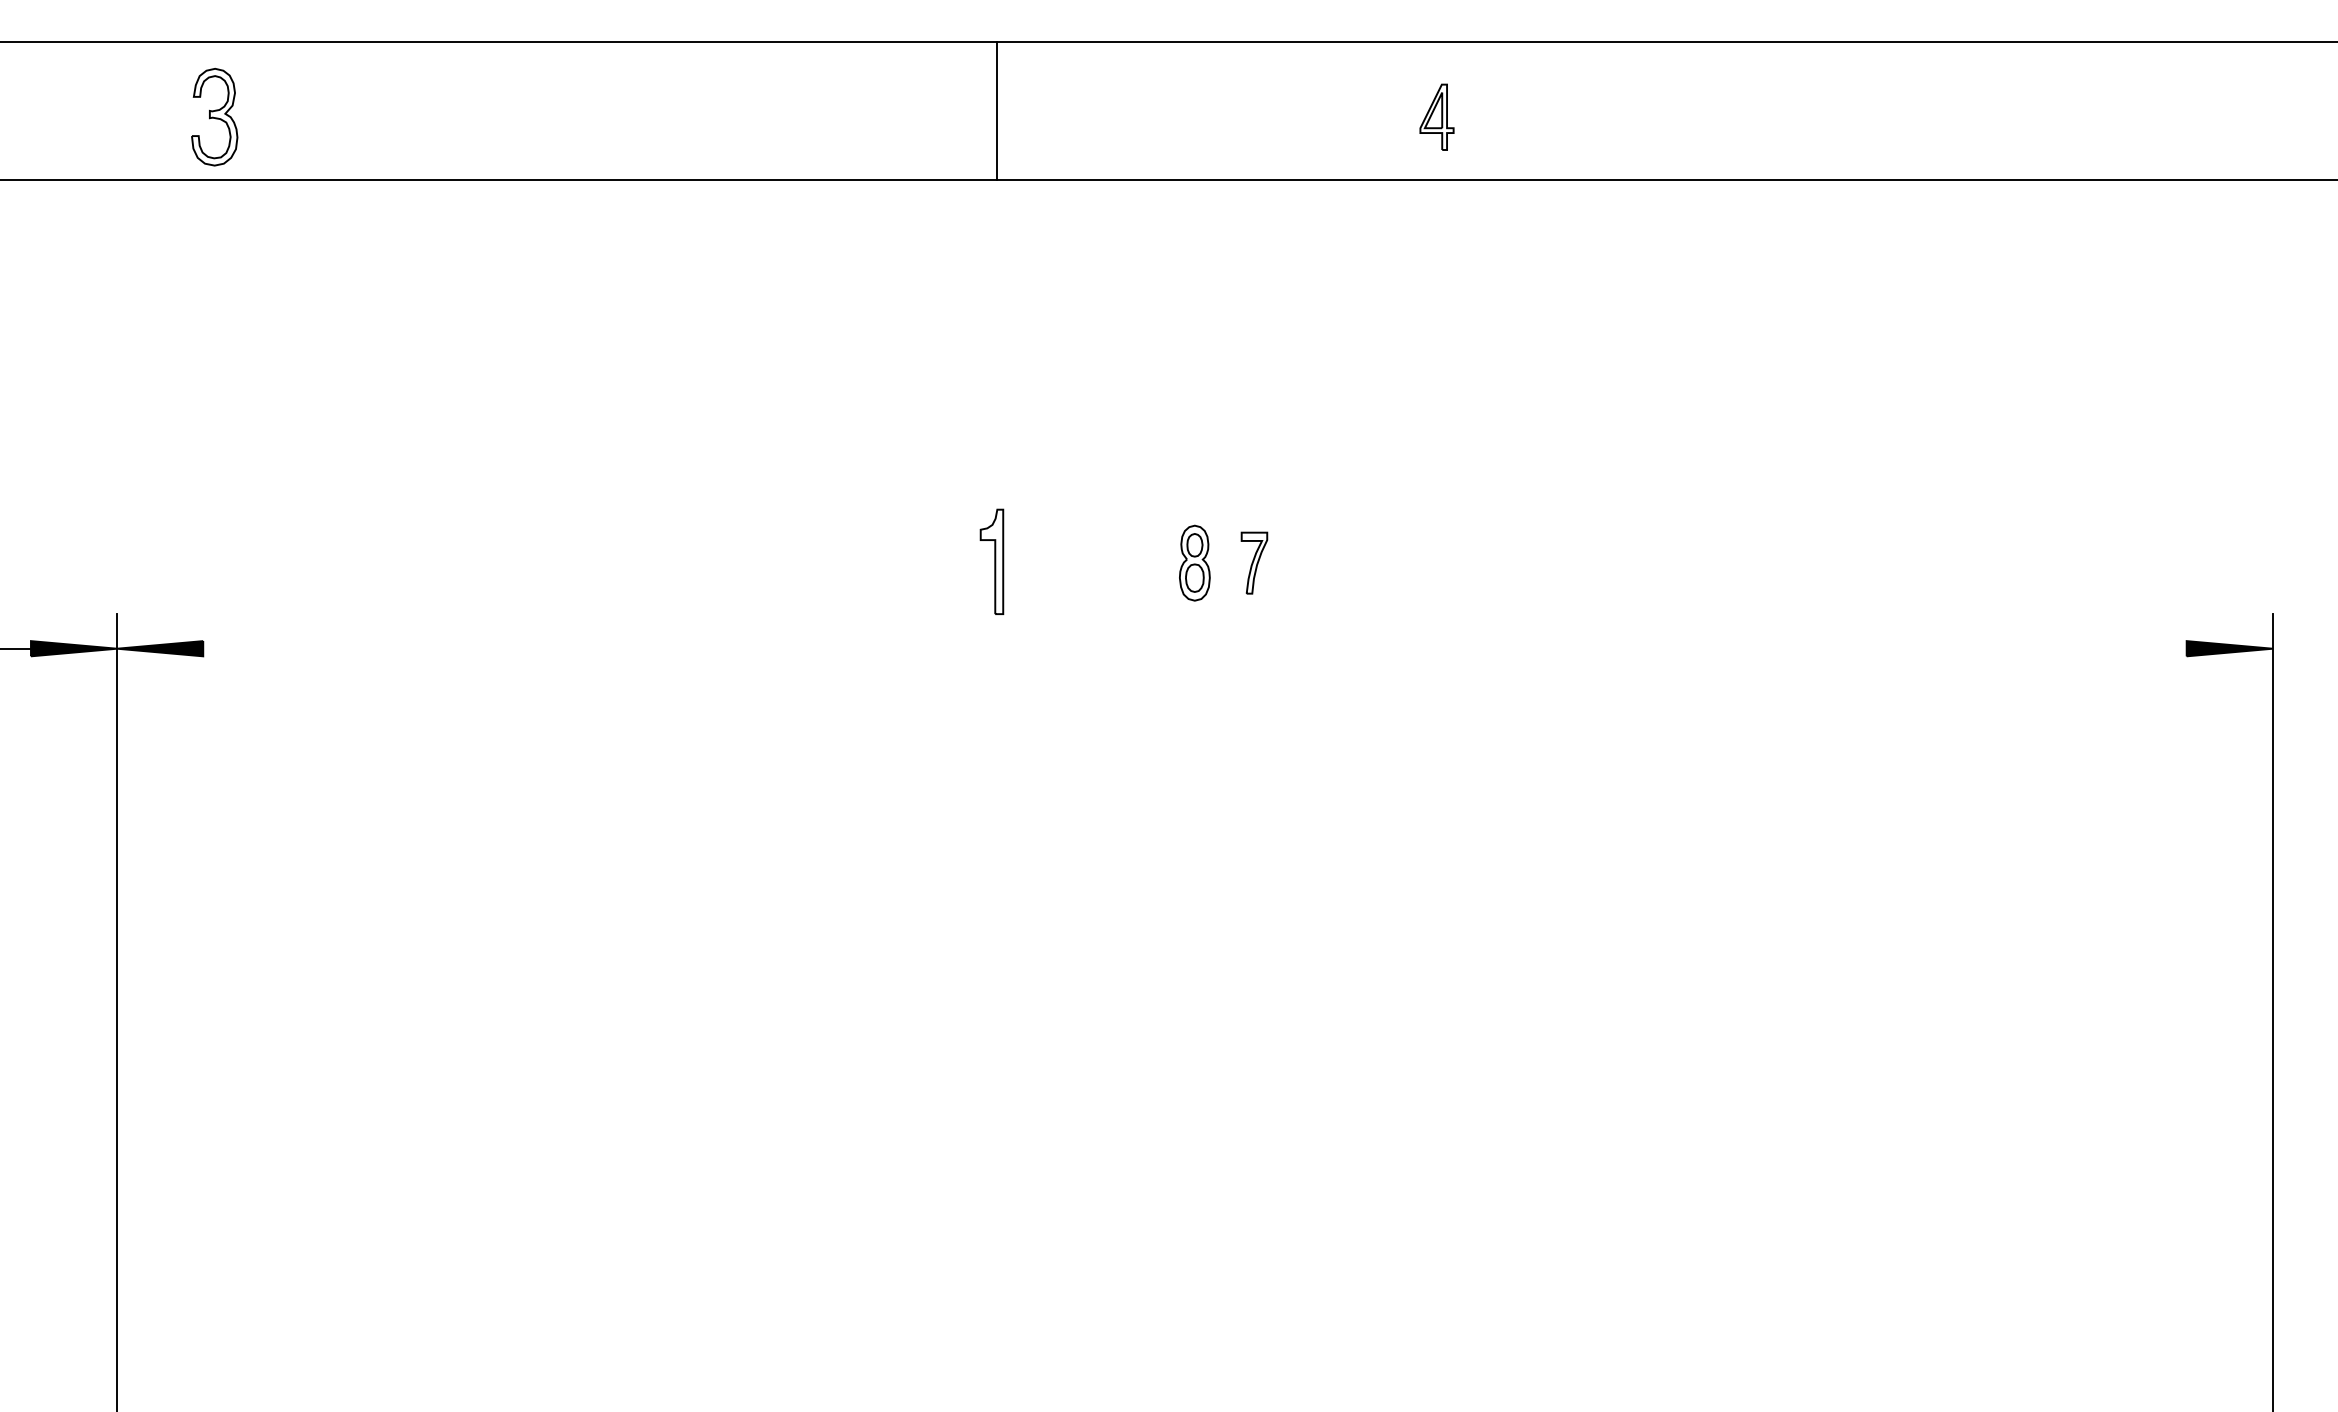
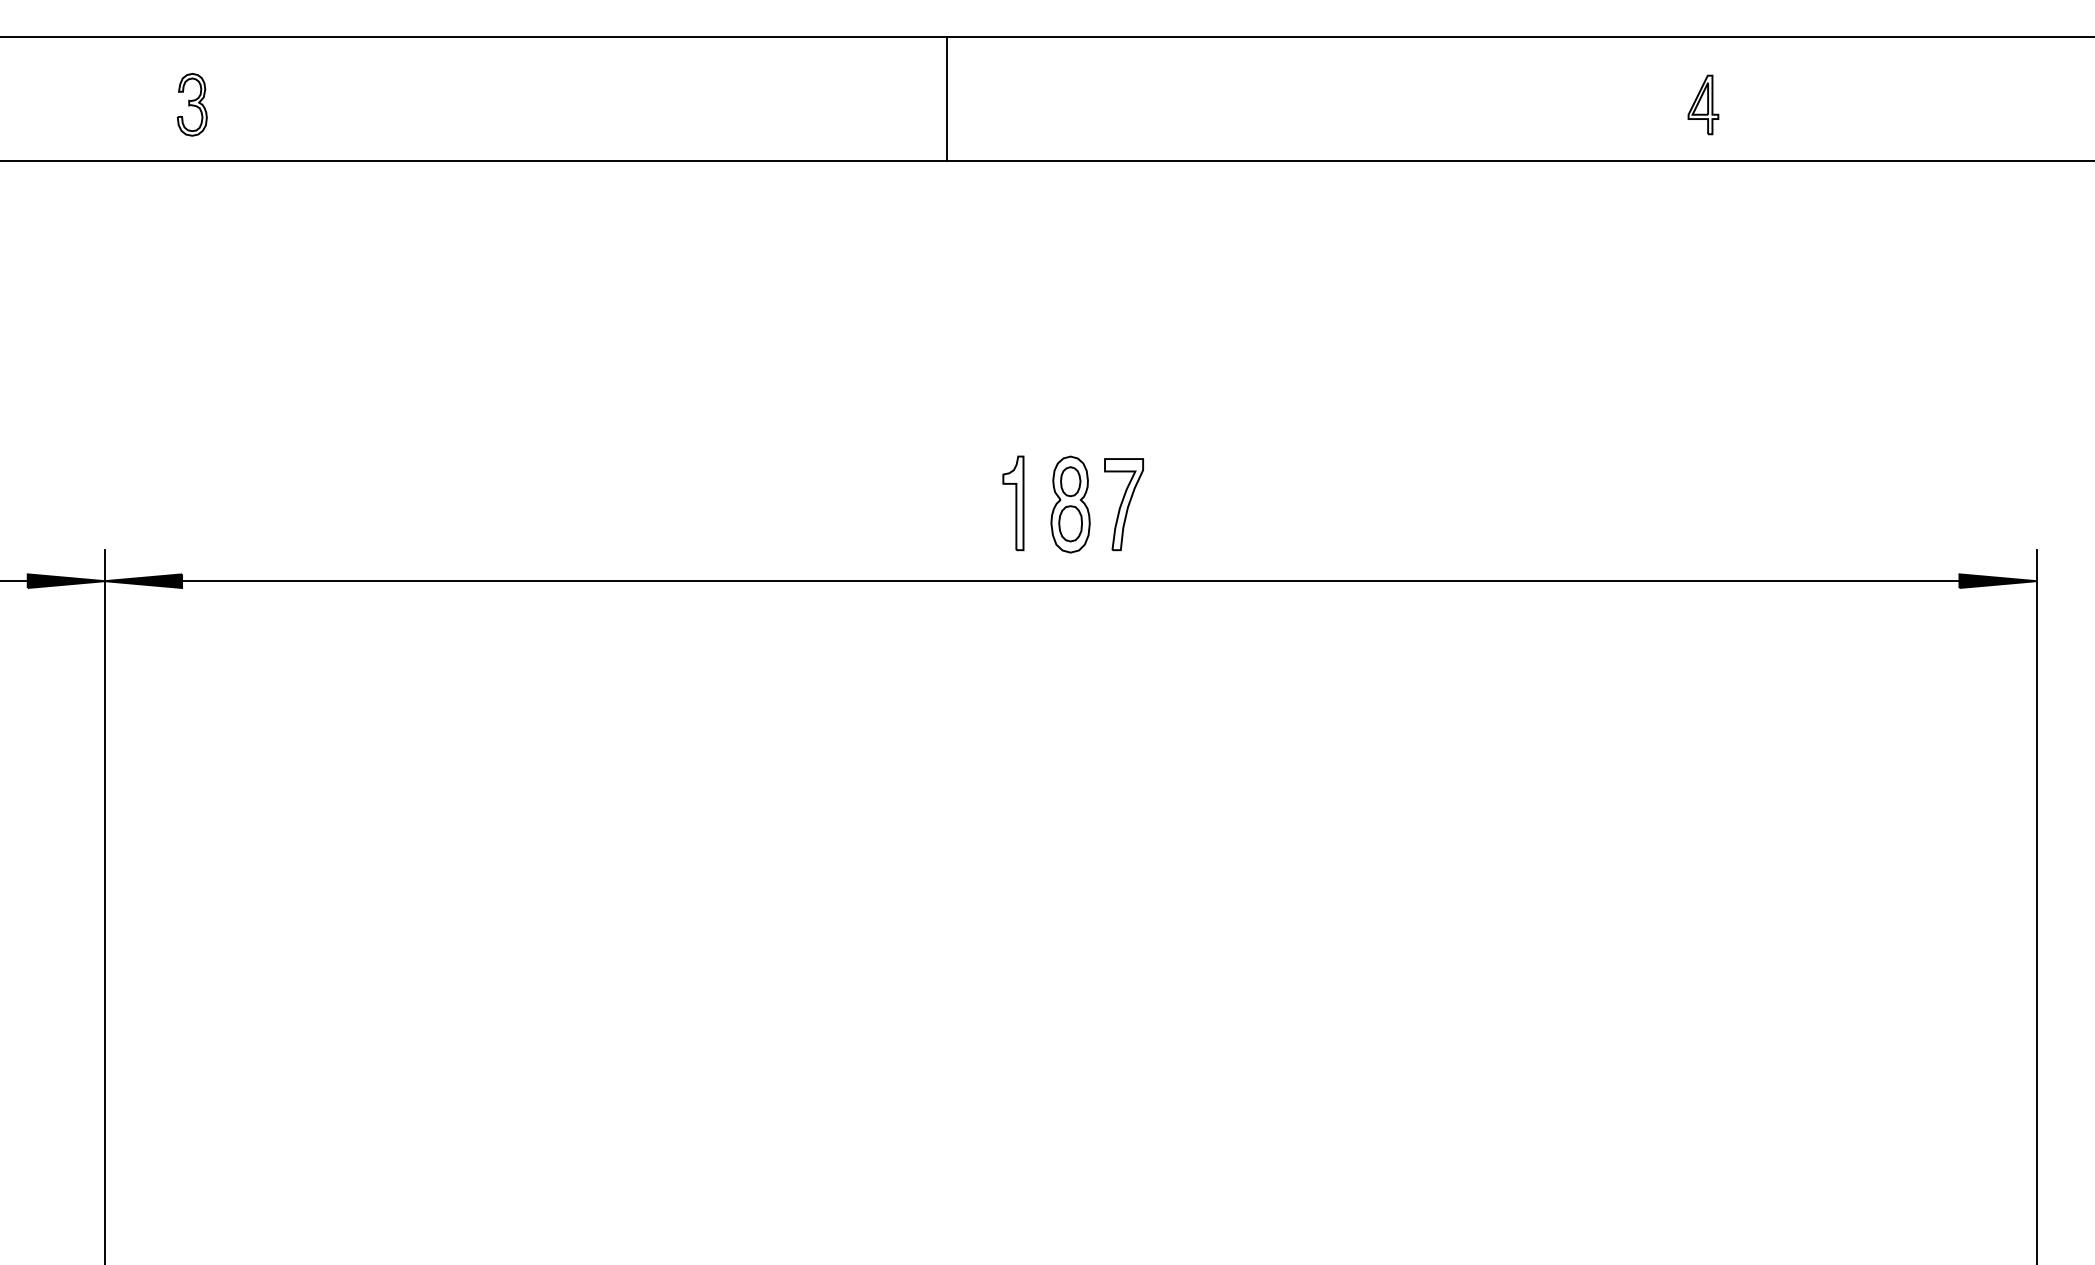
line: (996, 110) -> (946, 98), moved
part: (214, 116) -> (192, 104), size x0.71
part: (1436, 116) -> (1702, 104), moved
part: (991, 561) -> (1013, 503), moved
part: (1194, 562) -> (1070, 503), size x1.43
part: (1254, 562) -> (1124, 503), size x1.67
line: (1194, 648) -> (1070, 580), added

